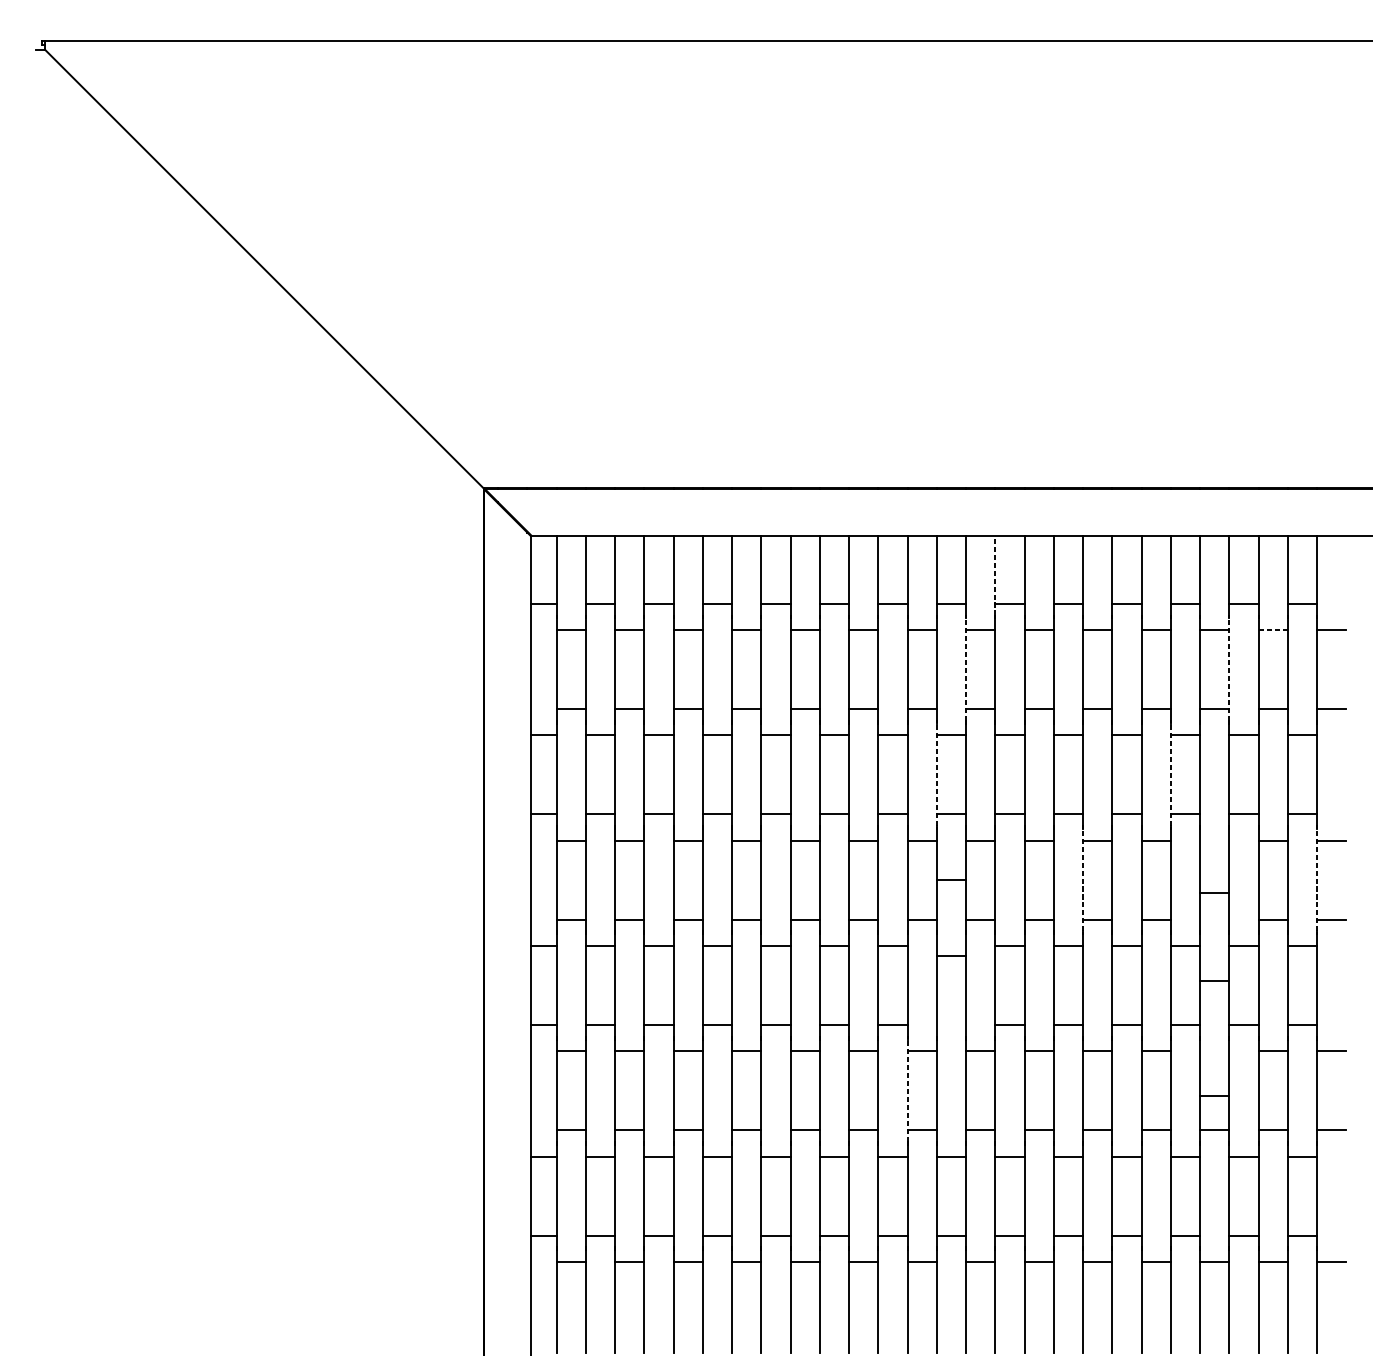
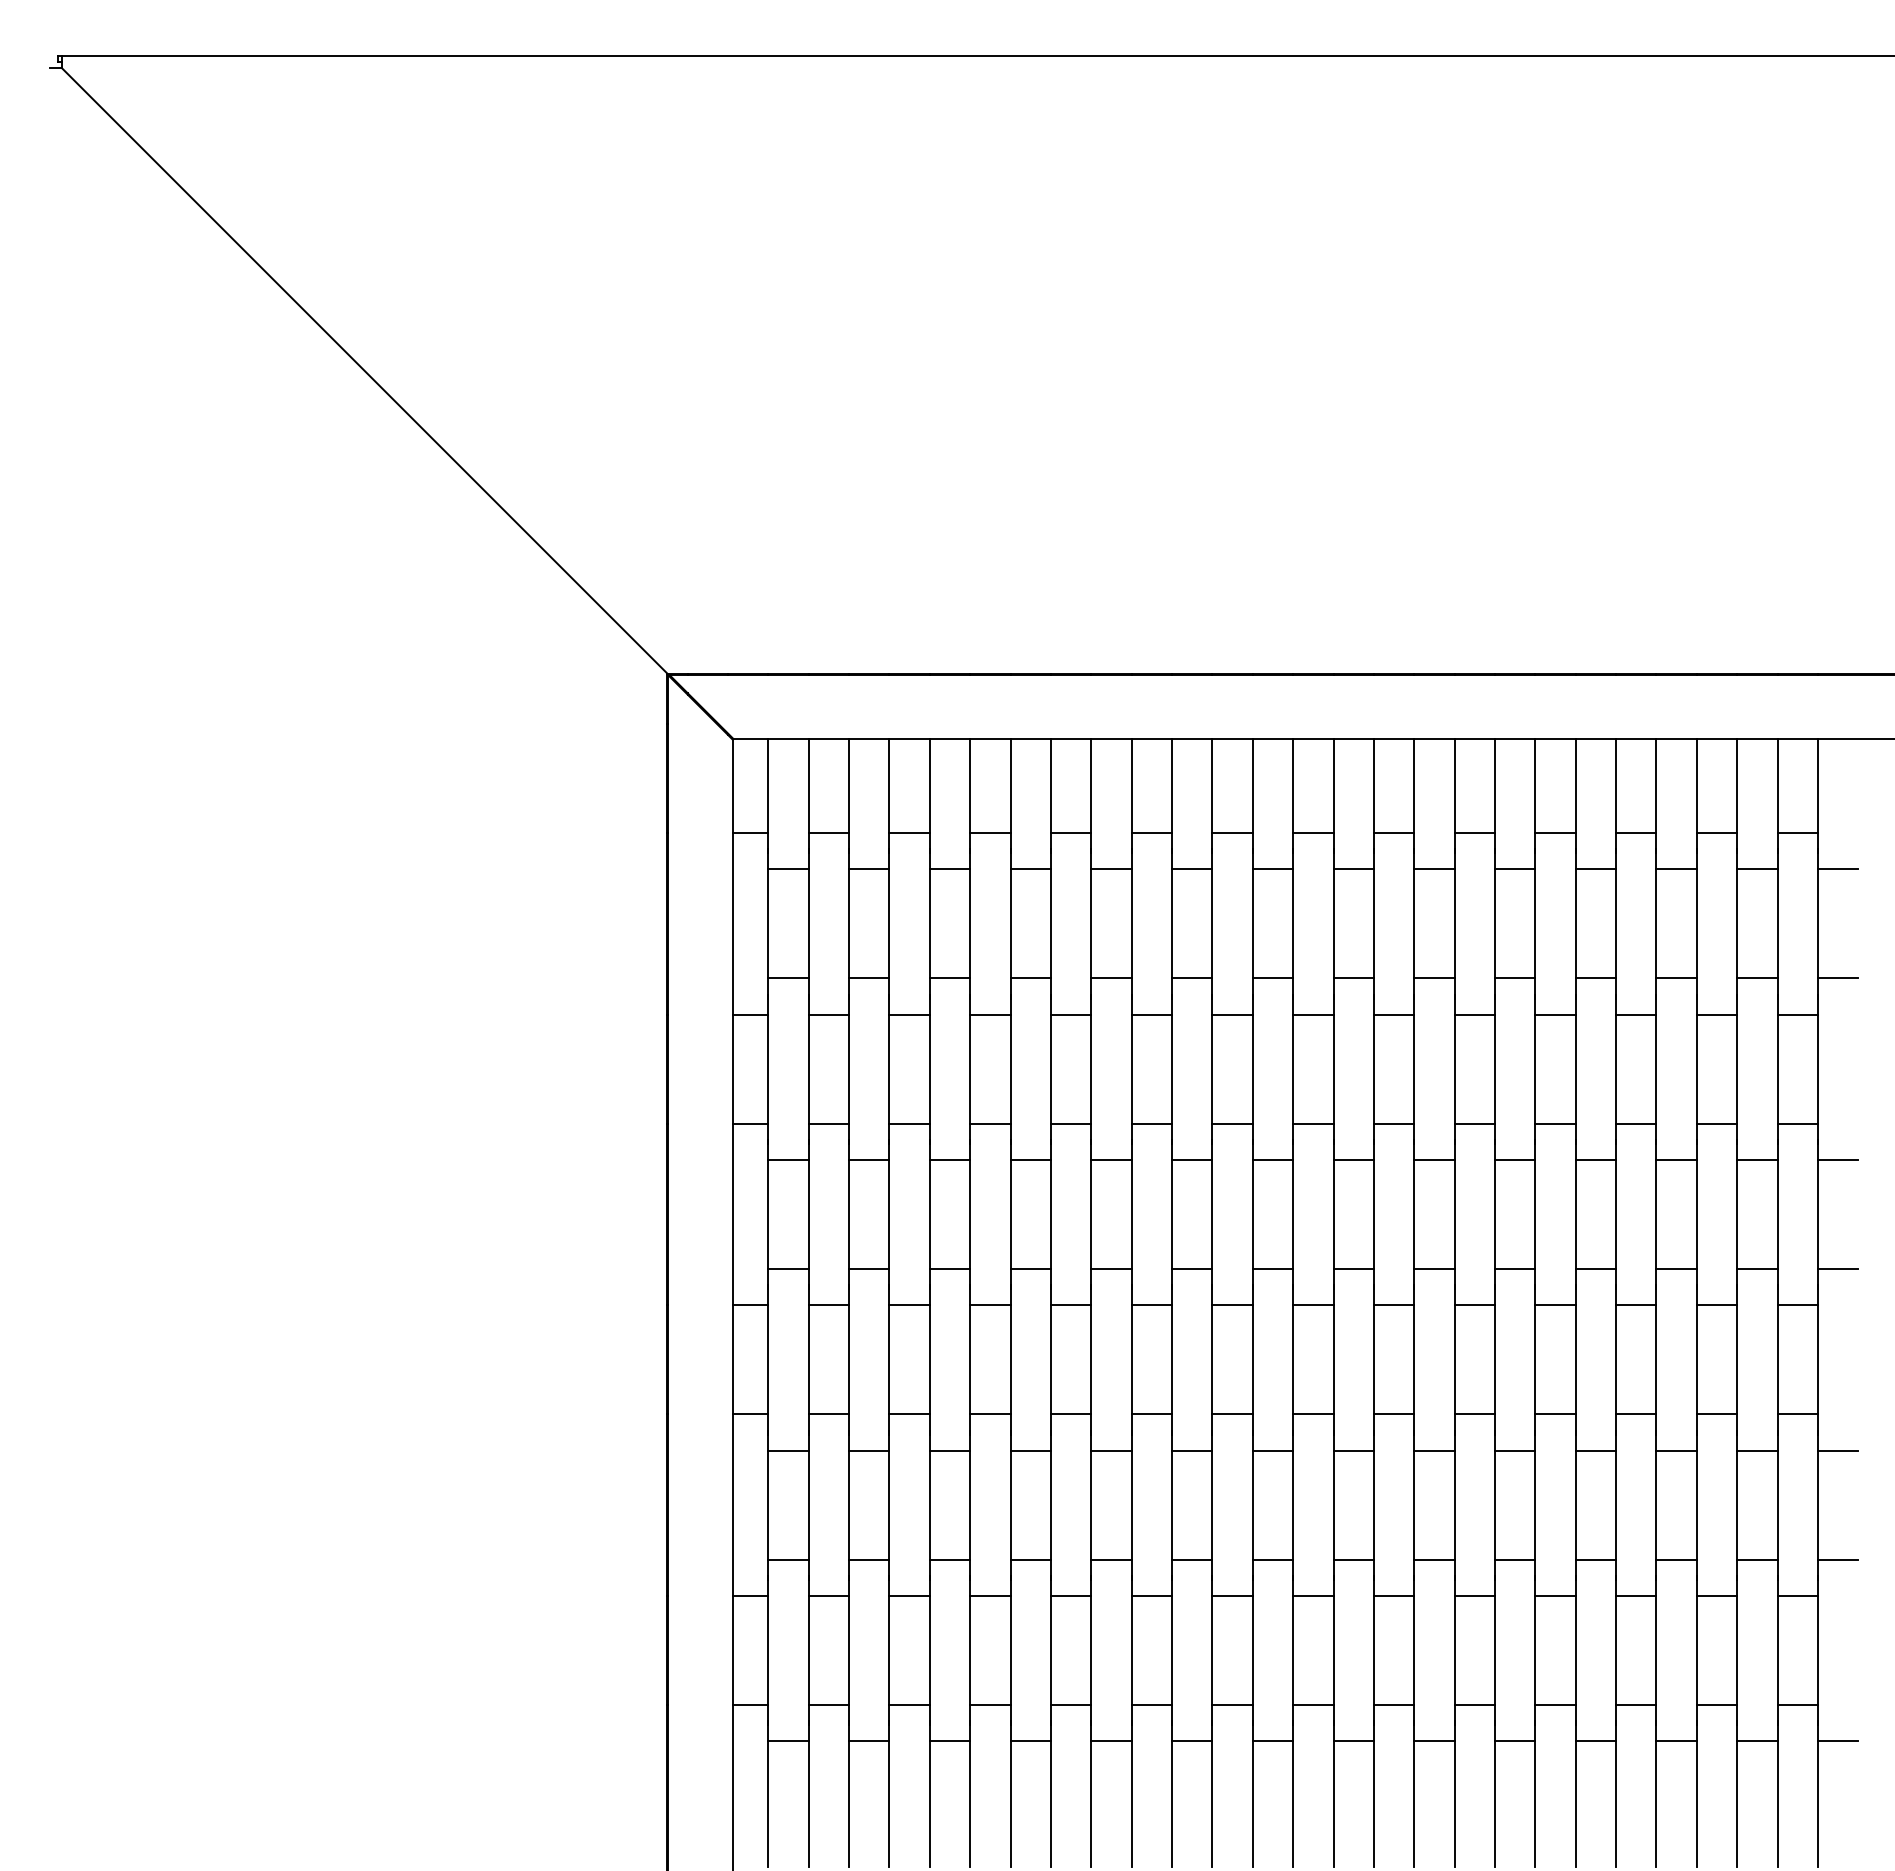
line: (995, 575) -> (1373, 793), dashed -> solid
line: (1273, 630) -> (1757, 869), dashed -> solid
line: (966, 669) -> (1333, 923), dashed -> solid
line: (1229, 669) -> (1696, 923), dashed -> solid
line: (937, 775) -> (1293, 1069), dashed -> solid
line: (1171, 775) -> (1616, 1069), dashed -> solid
line: (951, 880) -> (1313, 1305), moved
line: (1083, 880) -> (1495, 1214), dashed -> solid
line: (1316, 880) -> (1817, 1214), dashed -> solid
line: (1214, 893) -> (1676, 1160), moved
line: (951, 956) -> (1313, 1414), moved
line: (1214, 980) -> (1676, 1269), moved
line: (907, 1090) -> (1252, 1505), dashed -> solid
line: (1214, 1096) -> (1676, 1450), moved

